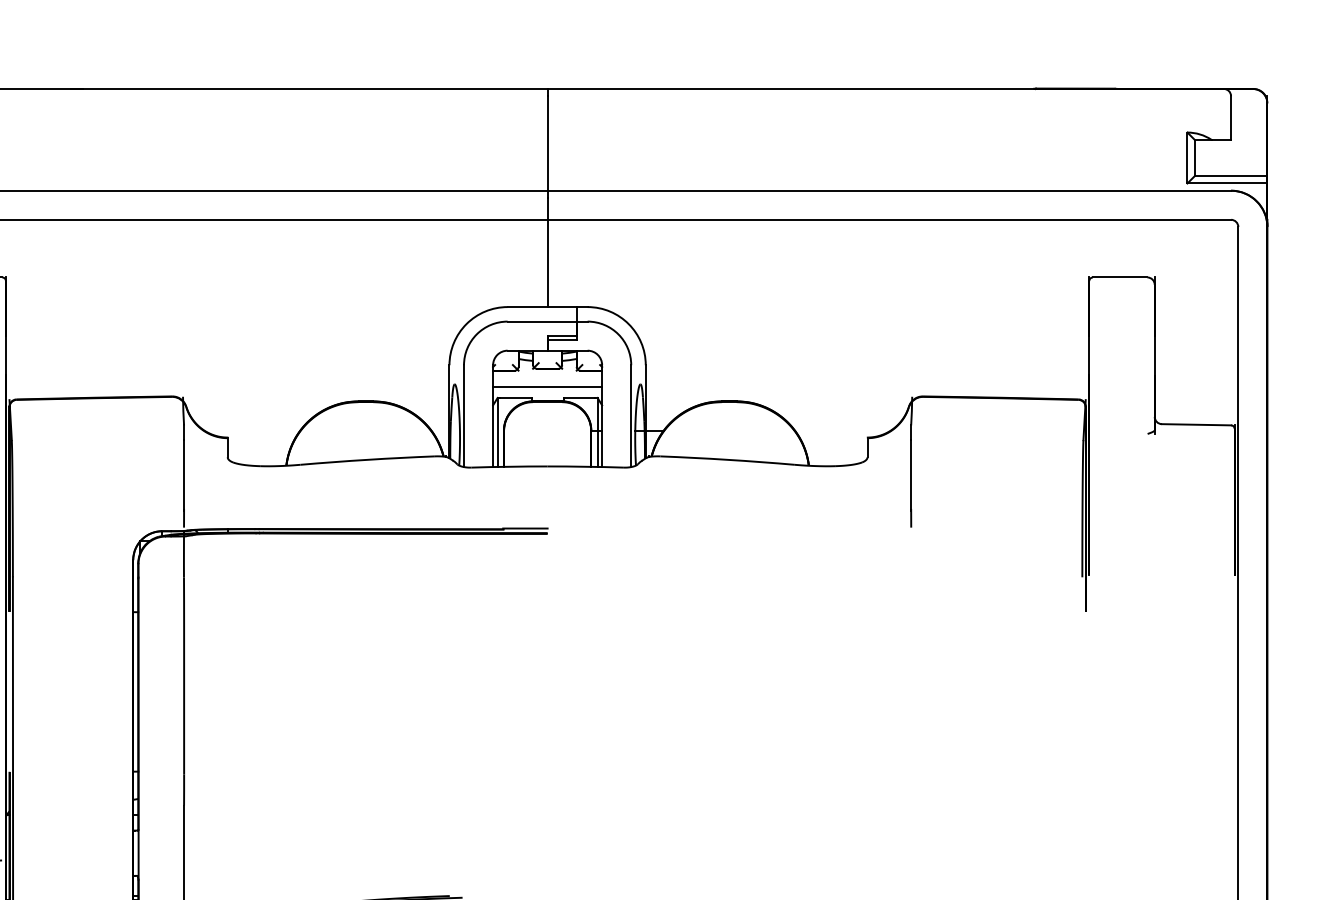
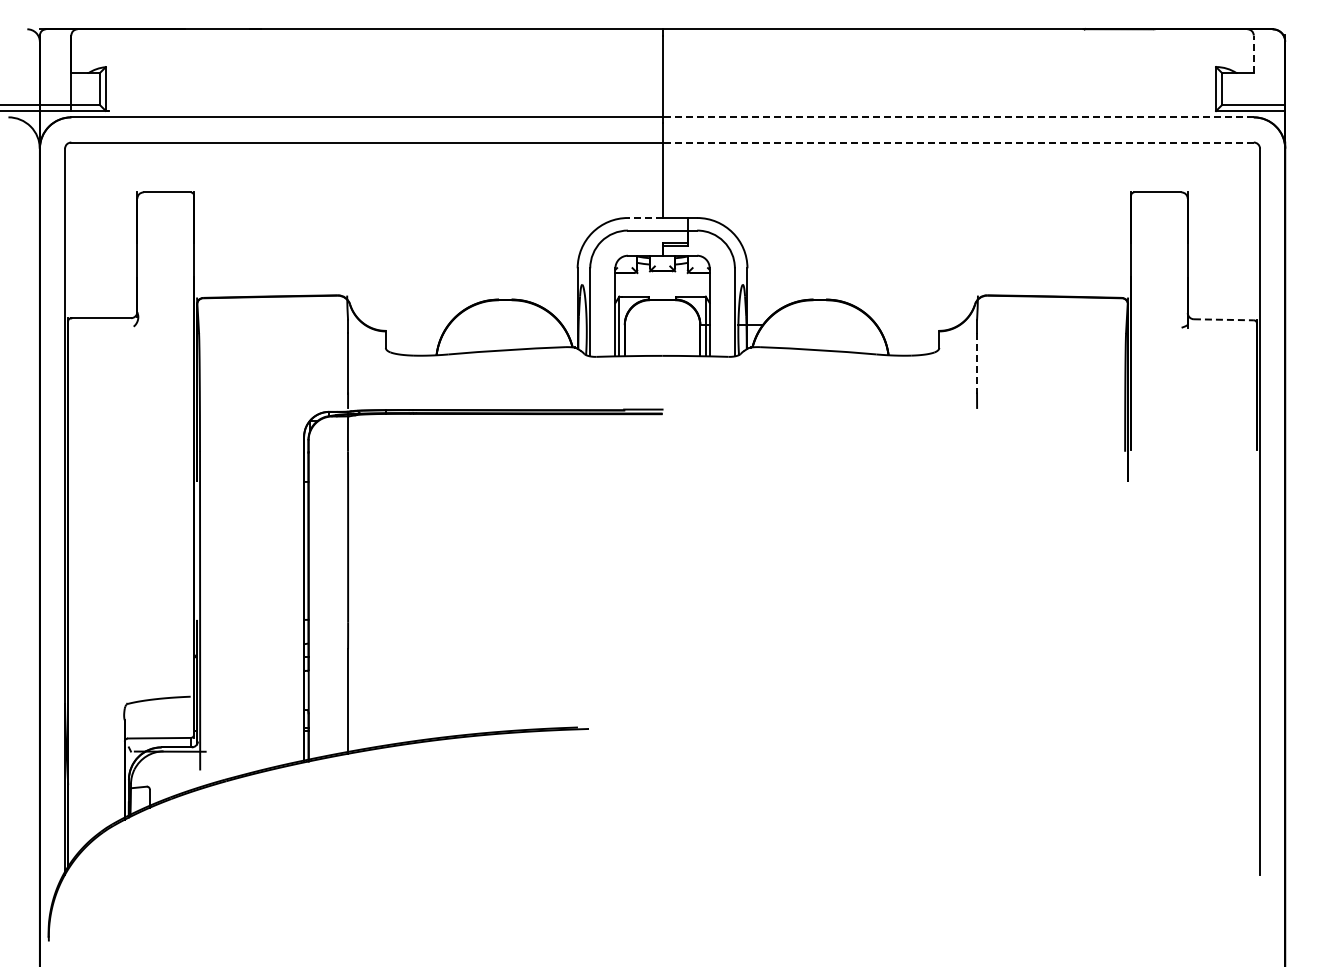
line: (1230, 118) -> (1253, 54), solid -> dashed
line: (889, 190) -> (958, 117), solid -> dashed
line: (889, 219) -> (958, 142), solid -> dashed
line: (526, 306) -> (644, 217), solid -> dashed
line: (547, 387) -> (662, 287), removed
line: (1196, 424) -> (1223, 319), solid -> dashed
line: (911, 476) -> (977, 364), solid -> dashed

